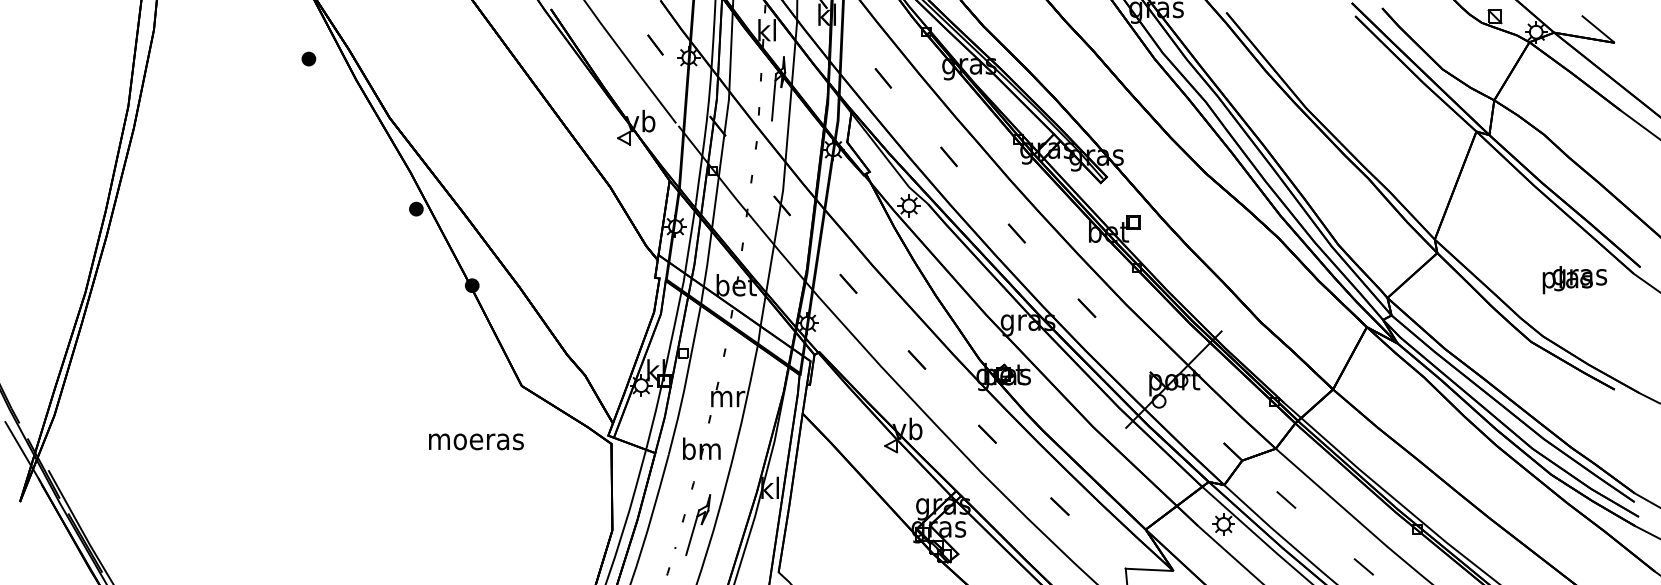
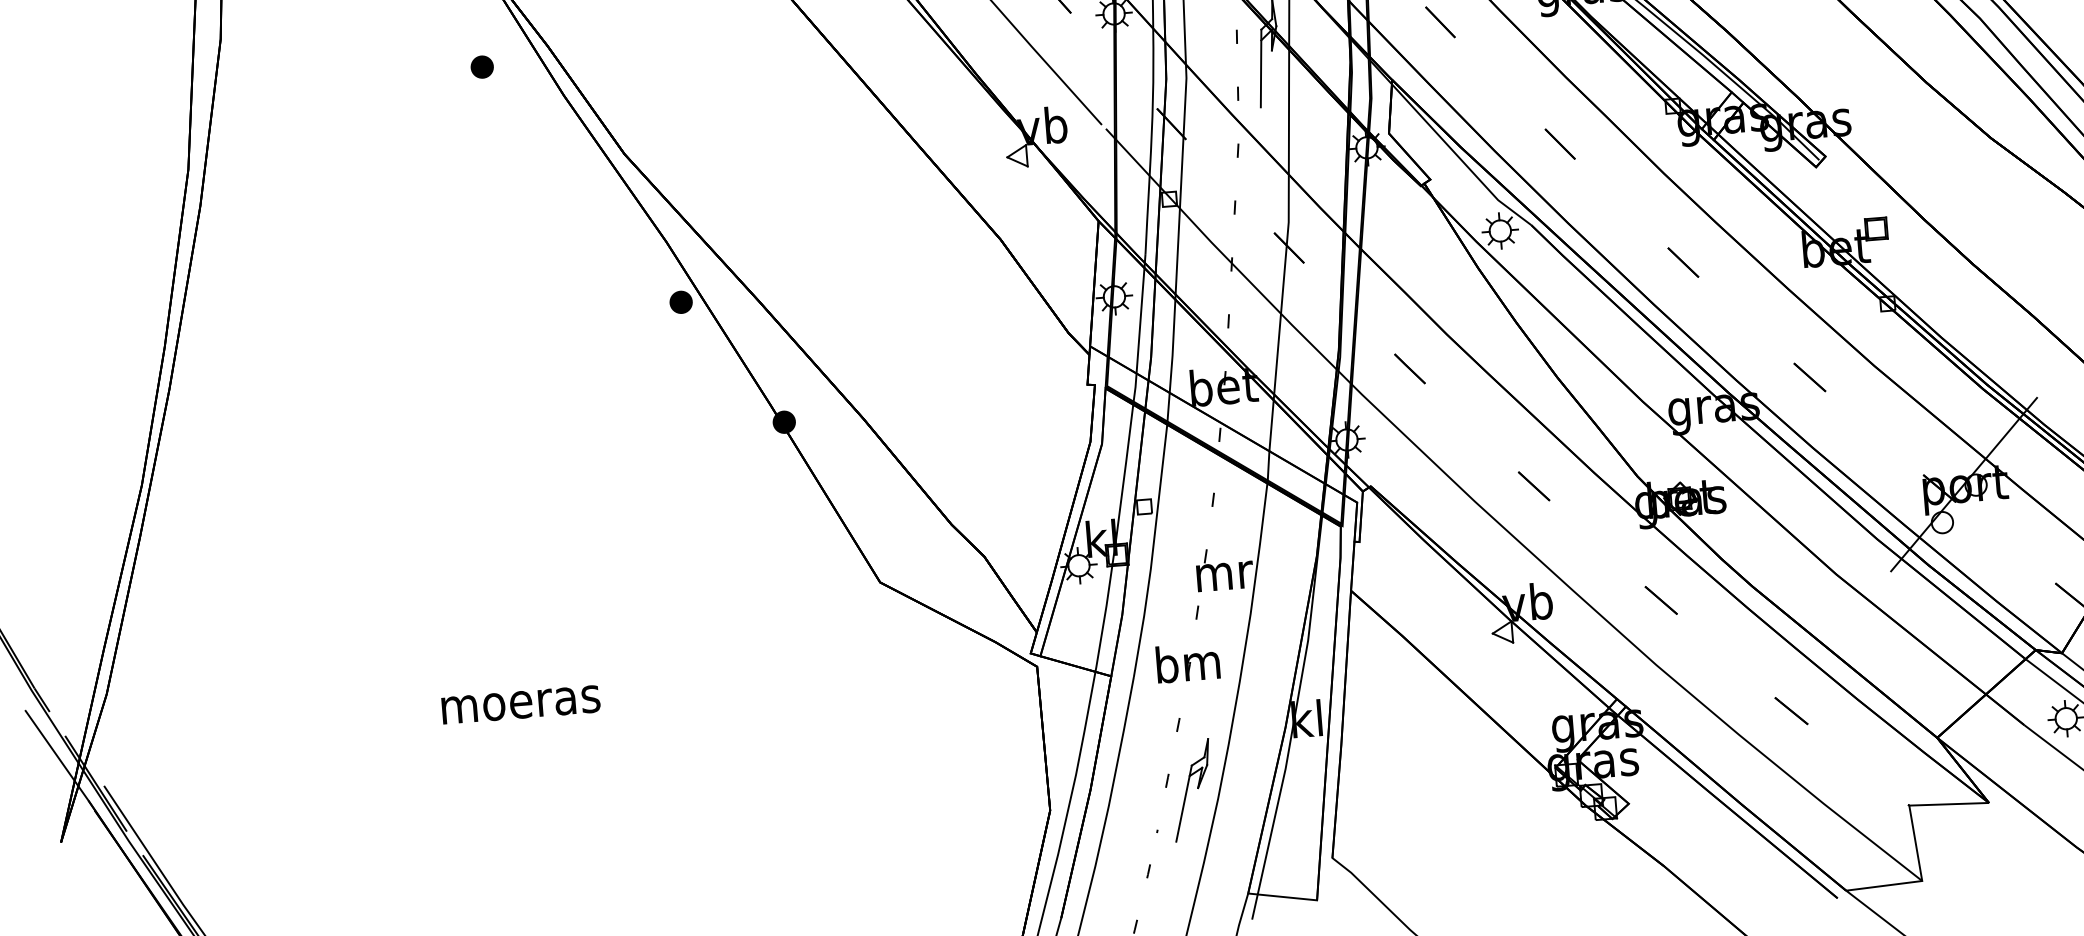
text: (476, 441) -> (521, 704), moved

